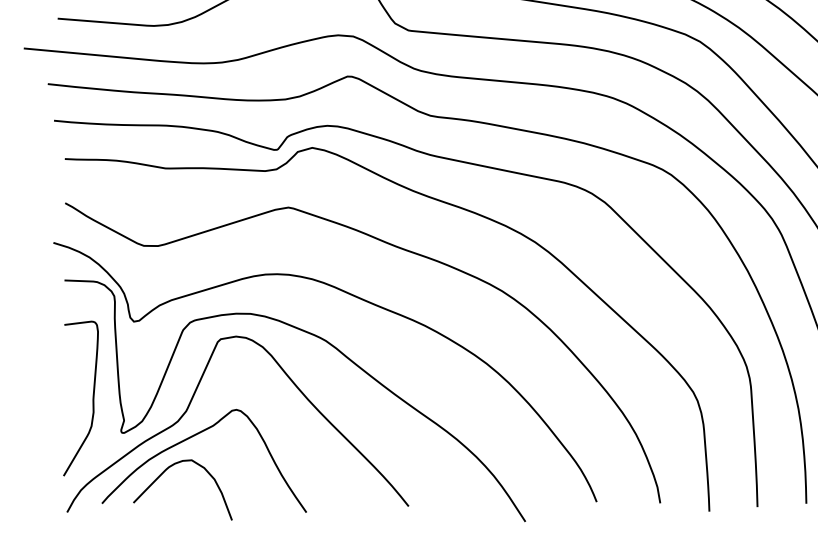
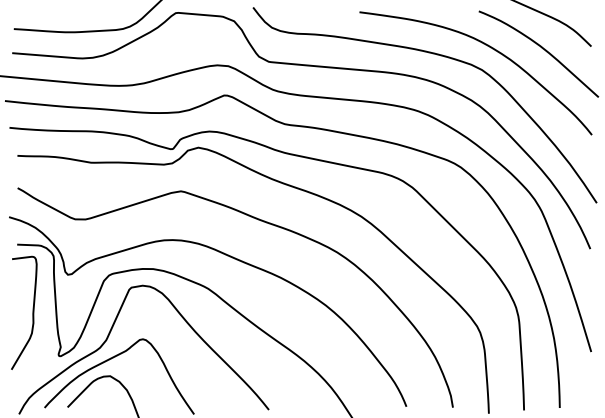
curve: (92, 397) -> (32, 312), moved

